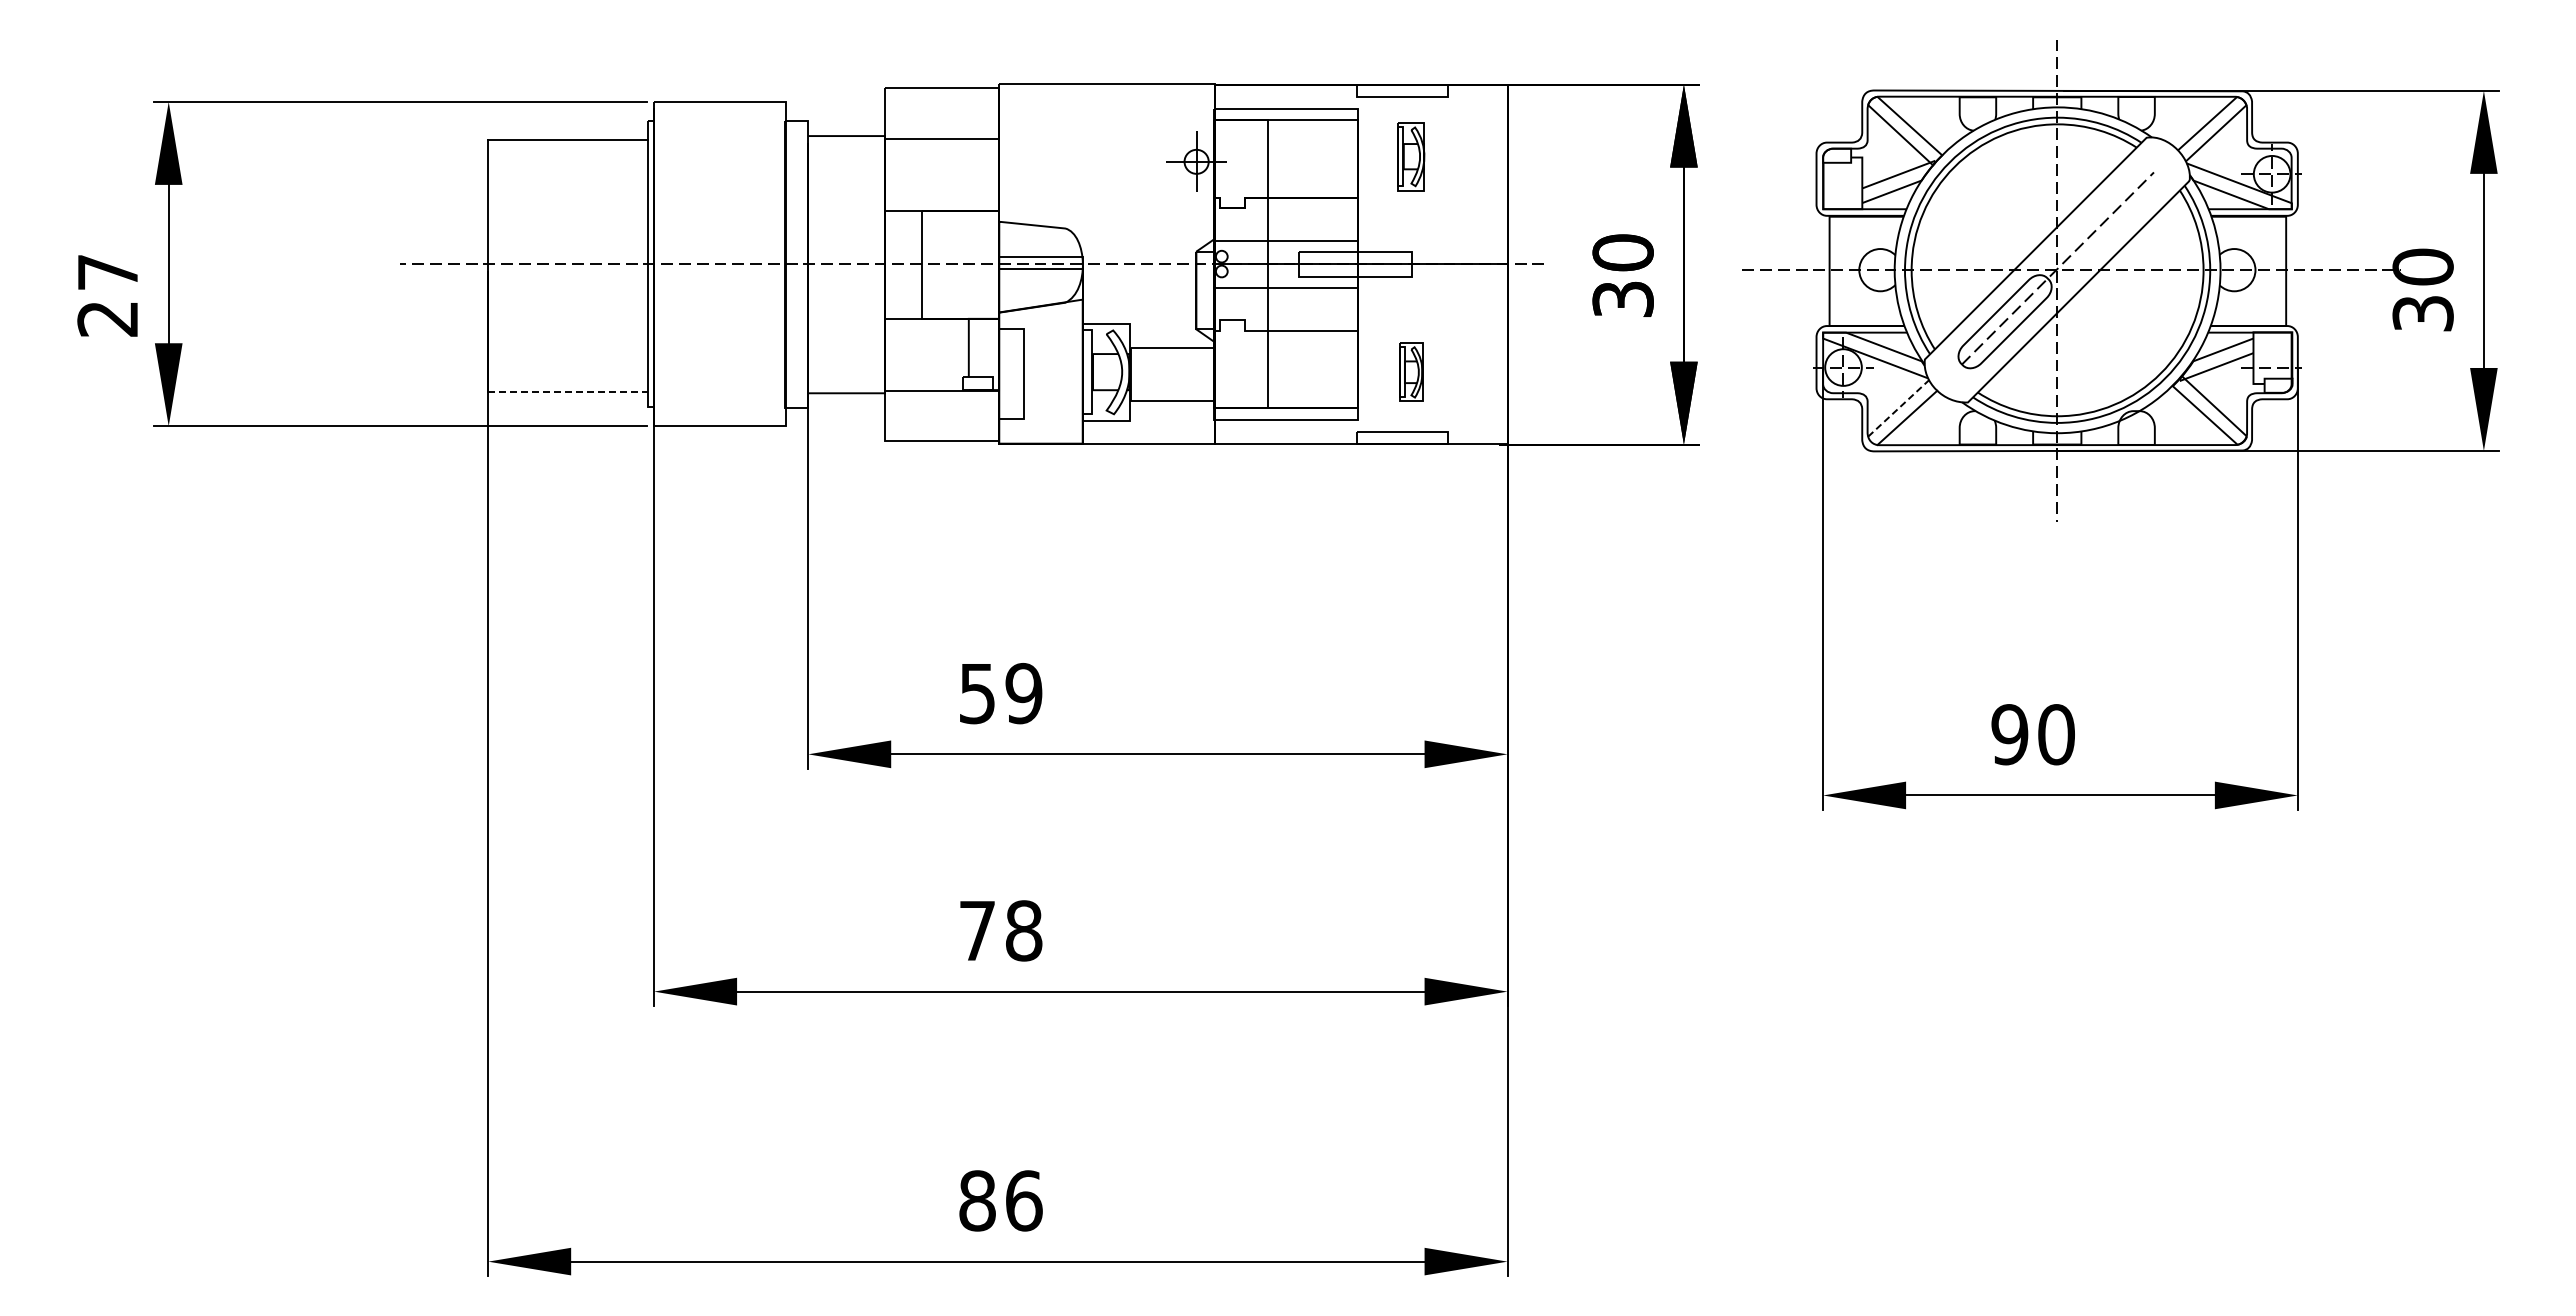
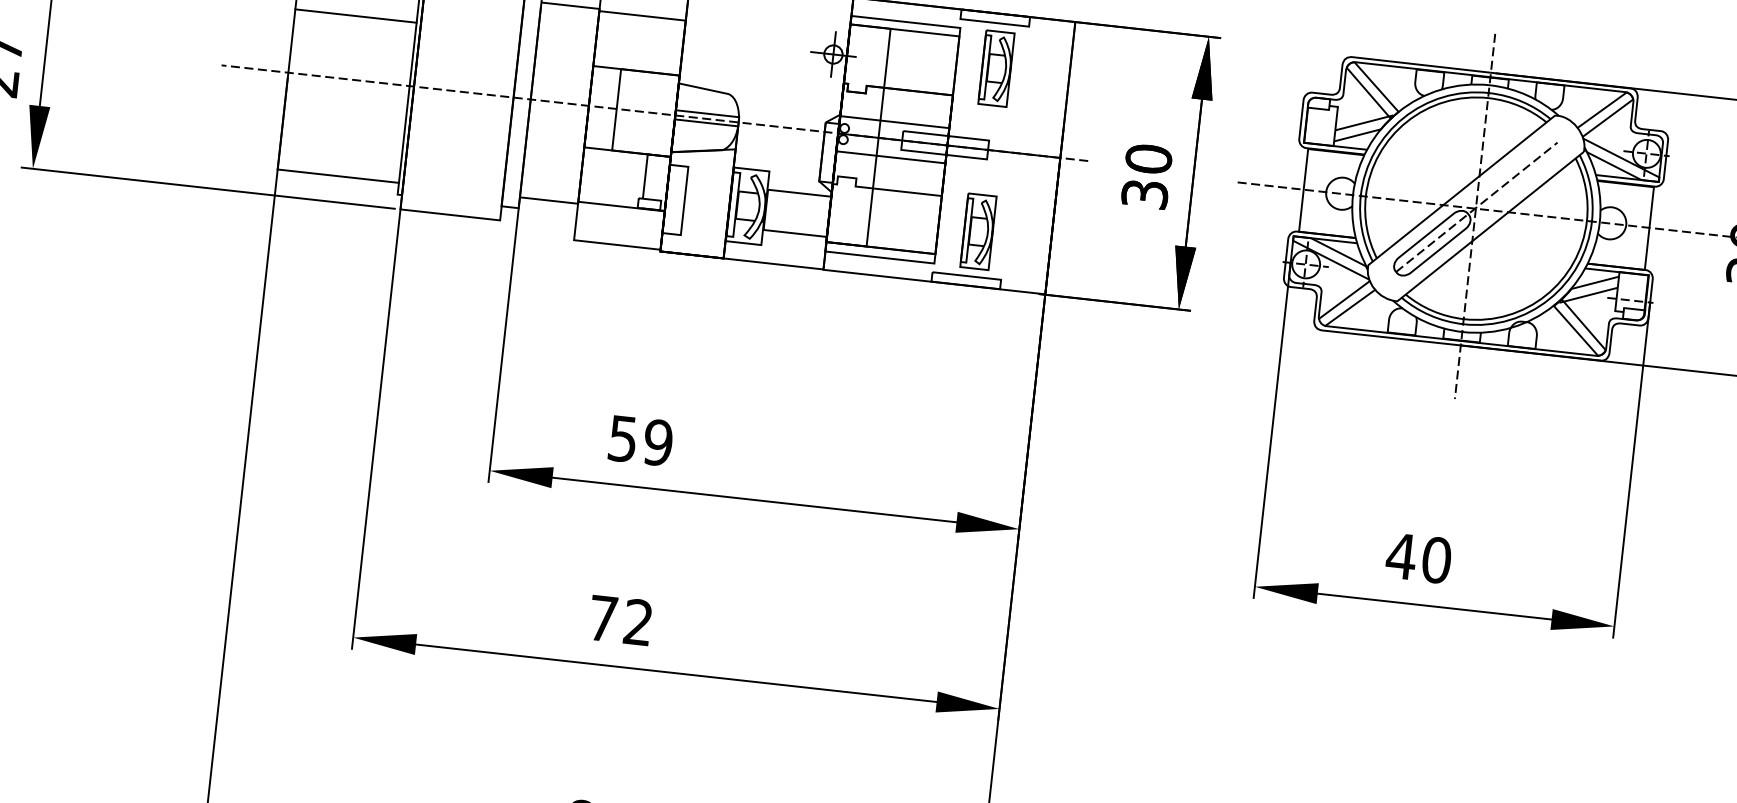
part: (1411, 156) -> (996, 68), size x1.43
line: (568, 180) -> (356, 16), added
part: (1411, 372) -> (978, 232), size x1.67
line: (568, 391) -> (338, 175), dashed -> solid
line: (1898, 408) -> (1344, 300), dashed -> solid
text: (2009, 734) -> (1401, 556), 90 -> 40
text: (1024, 930) -> (638, 622), 78 -> 72

